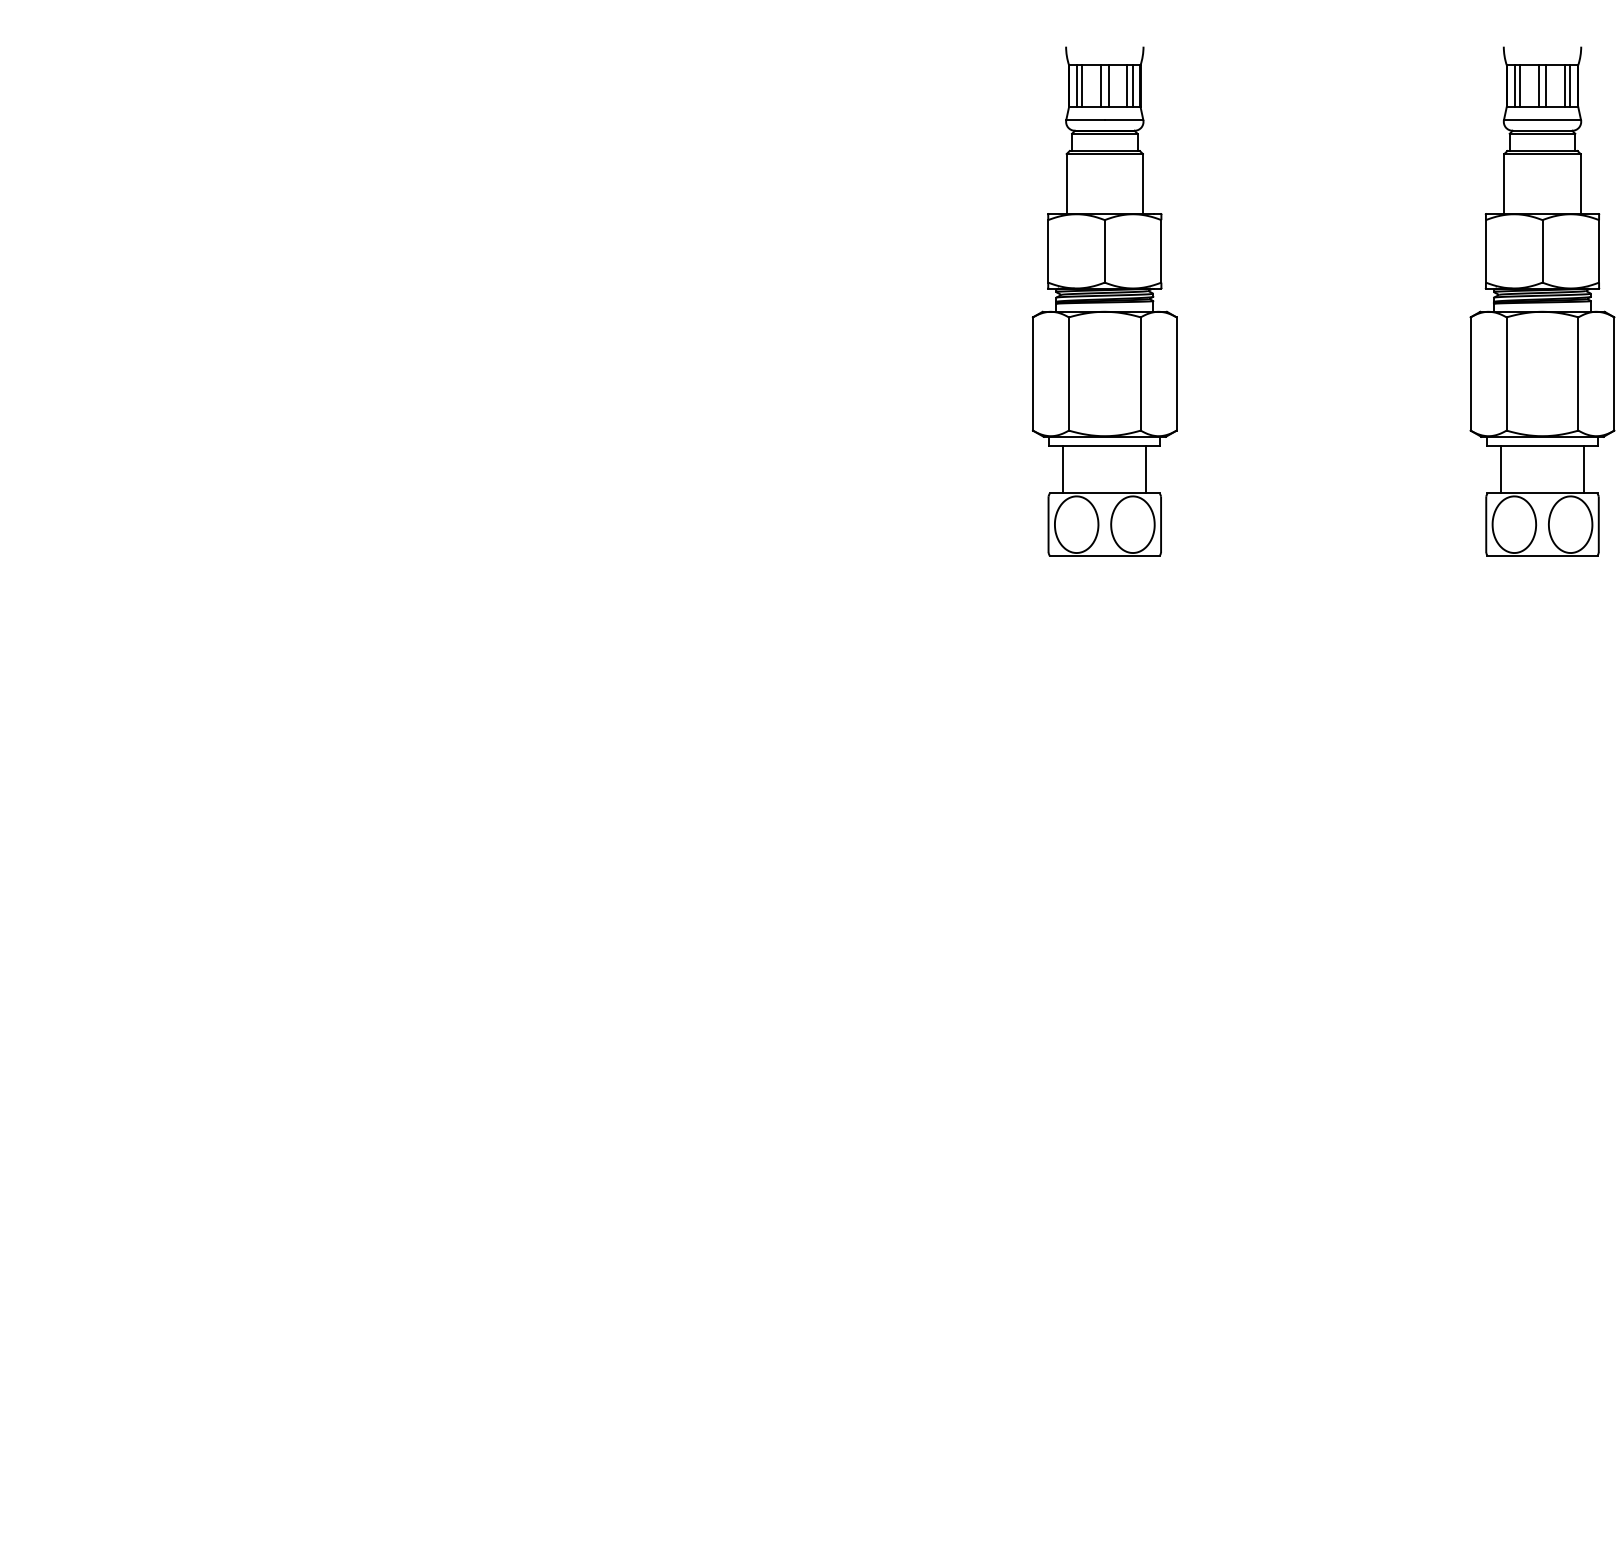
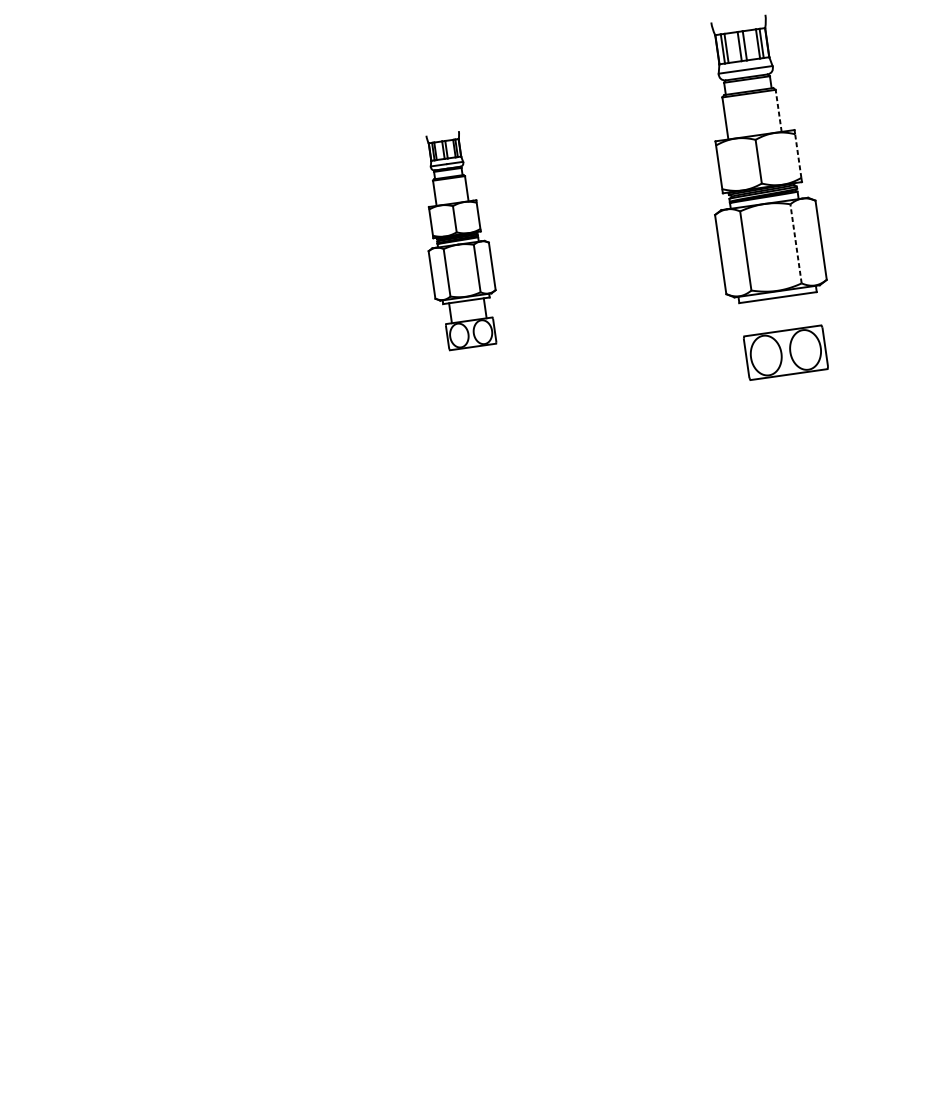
line: (1580, 183) -> (778, 110), solid -> dashed
line: (1599, 250) -> (798, 155), solid -> dashed
part: (1104, 301) -> (457, 240), size x0.6
line: (1578, 374) -> (796, 244), solid -> dashed
line: (1501, 469) -> (751, 318), removed
line: (1583, 469) -> (809, 310), removed

